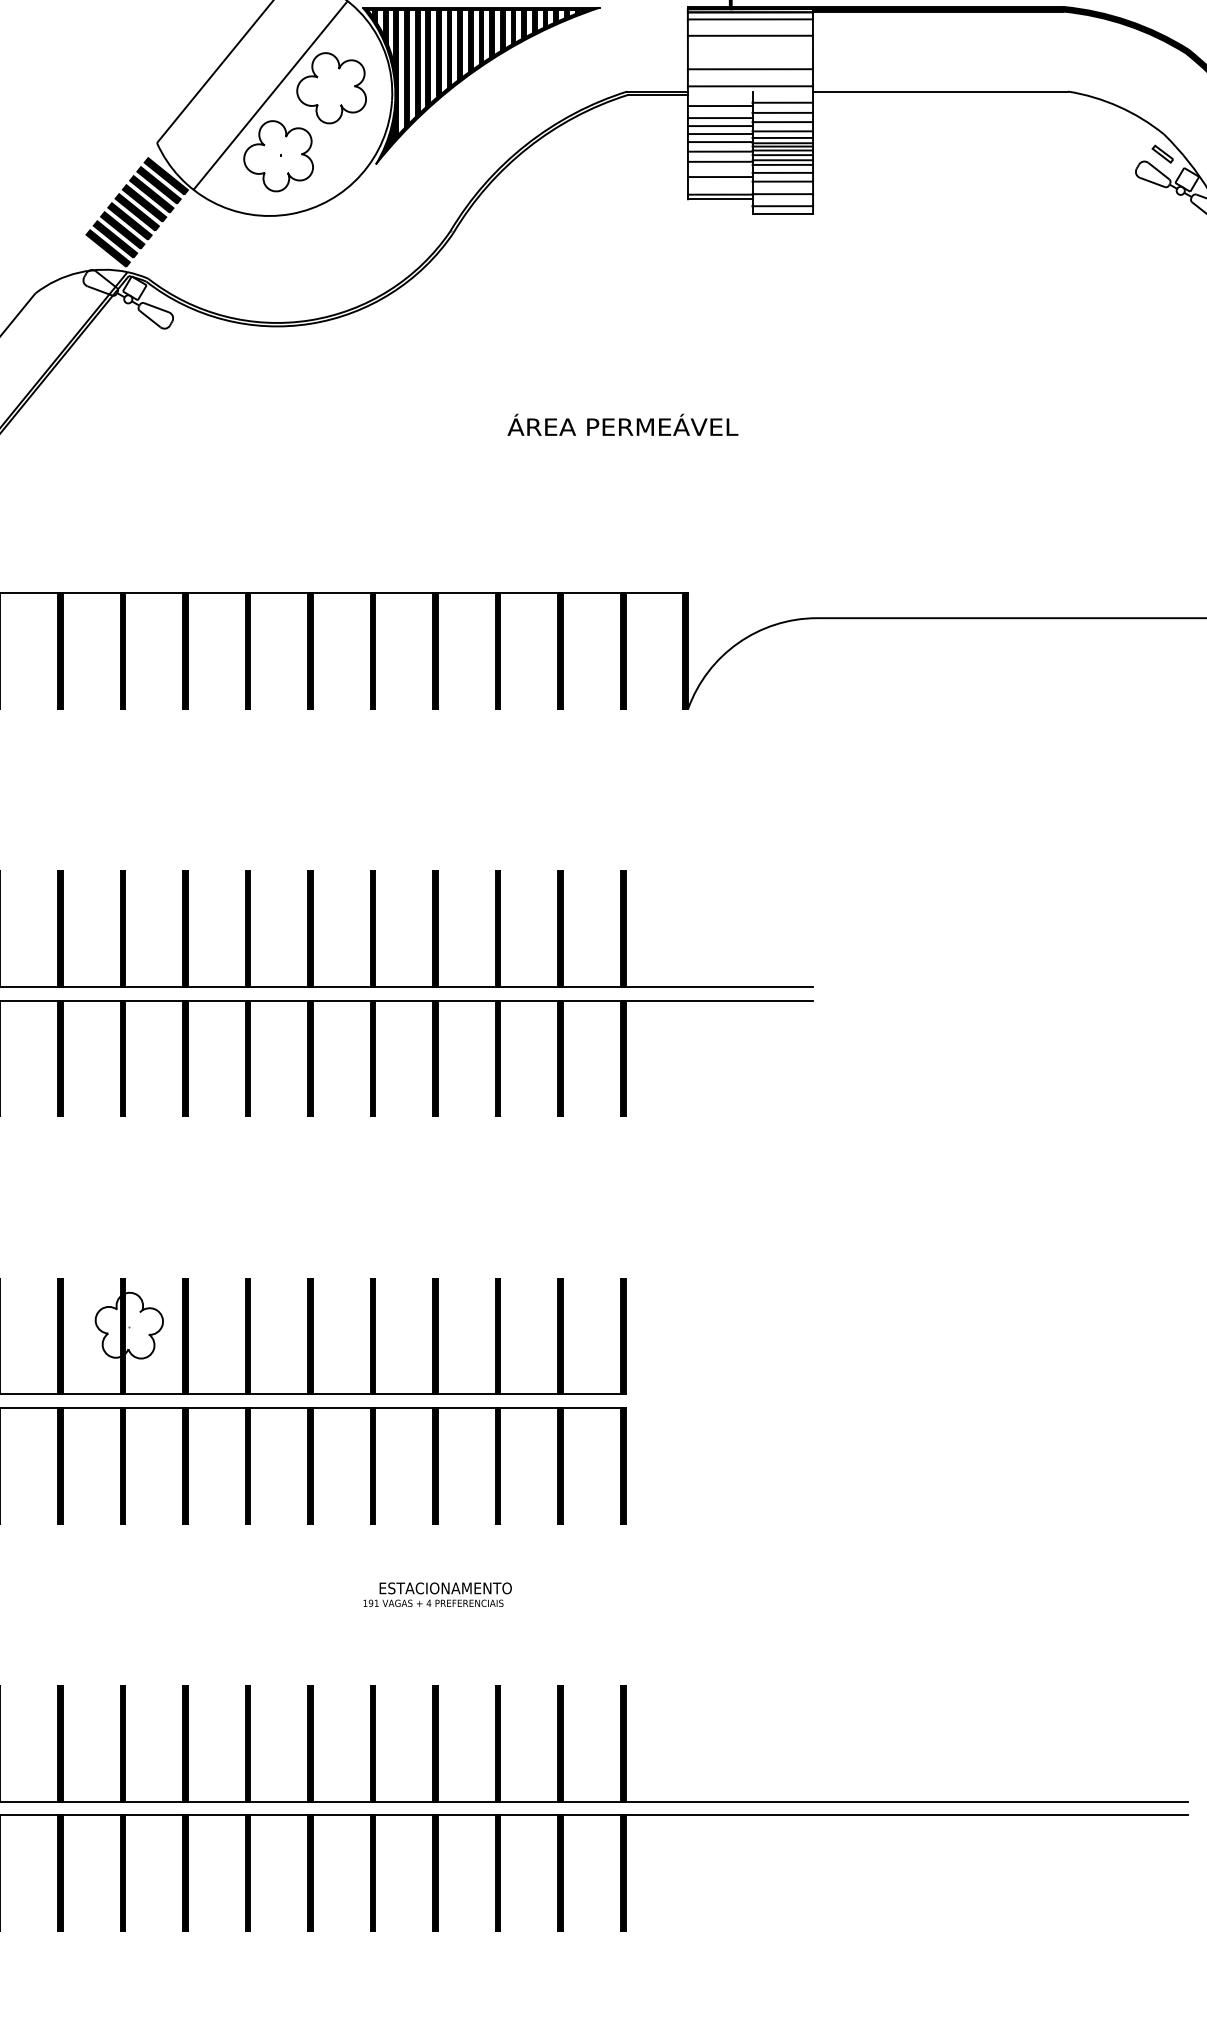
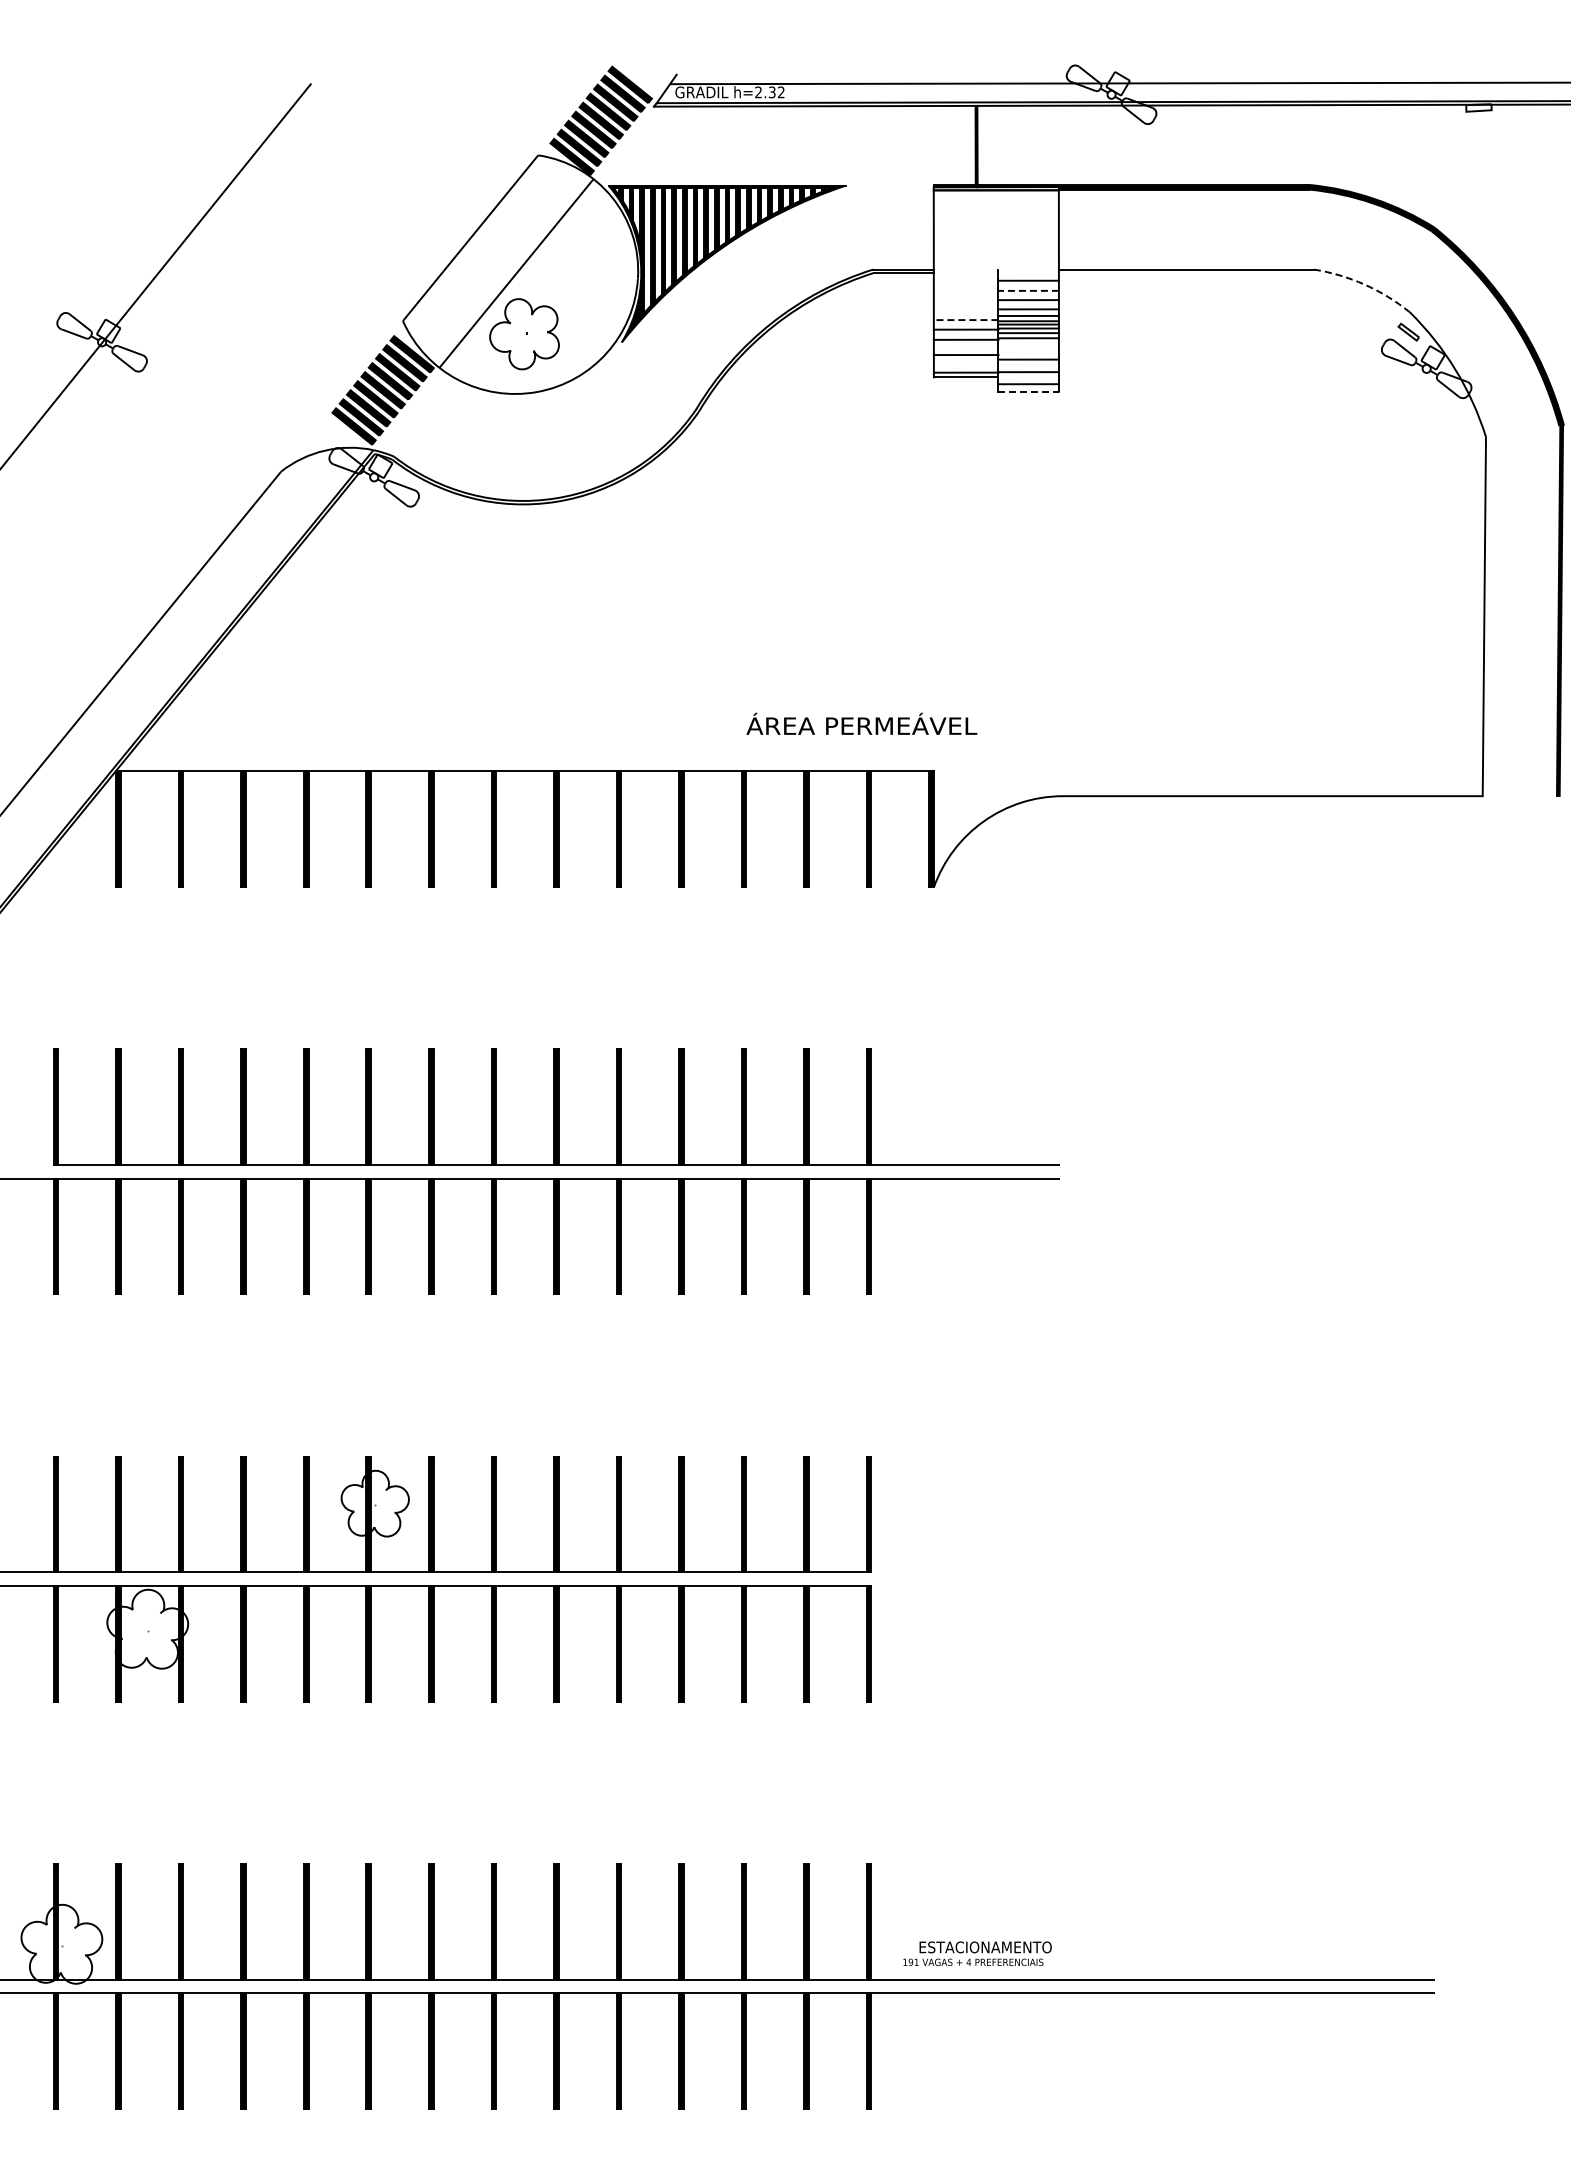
line: (749, 19) -> (995, 197), removed
line: (749, 35) -> (995, 213), removed
line: (749, 69) -> (995, 247), removed
line: (749, 86) -> (995, 264), removed
part: (331, 88) -> (577, 266), removed
line: (719, 106) -> (965, 284), removed
arc: (1118, 106) -> (1364, 284), solid -> dashed
line: (782, 112) -> (1028, 290), solid -> dashed
line: (719, 118) -> (965, 296), removed
line: (719, 126) -> (965, 304), removed
line: (719, 134) -> (965, 312), removed
line: (719, 142) -> (965, 320), solid -> dashed
line: (782, 164) -> (1028, 342), removed
line: (782, 172) -> (1028, 350), removed
line: (783, 213) -> (1029, 391), solid -> dashed
text: (622, 424) -> (861, 723), moved
text: (437, 1594) -> (977, 1953), moved

